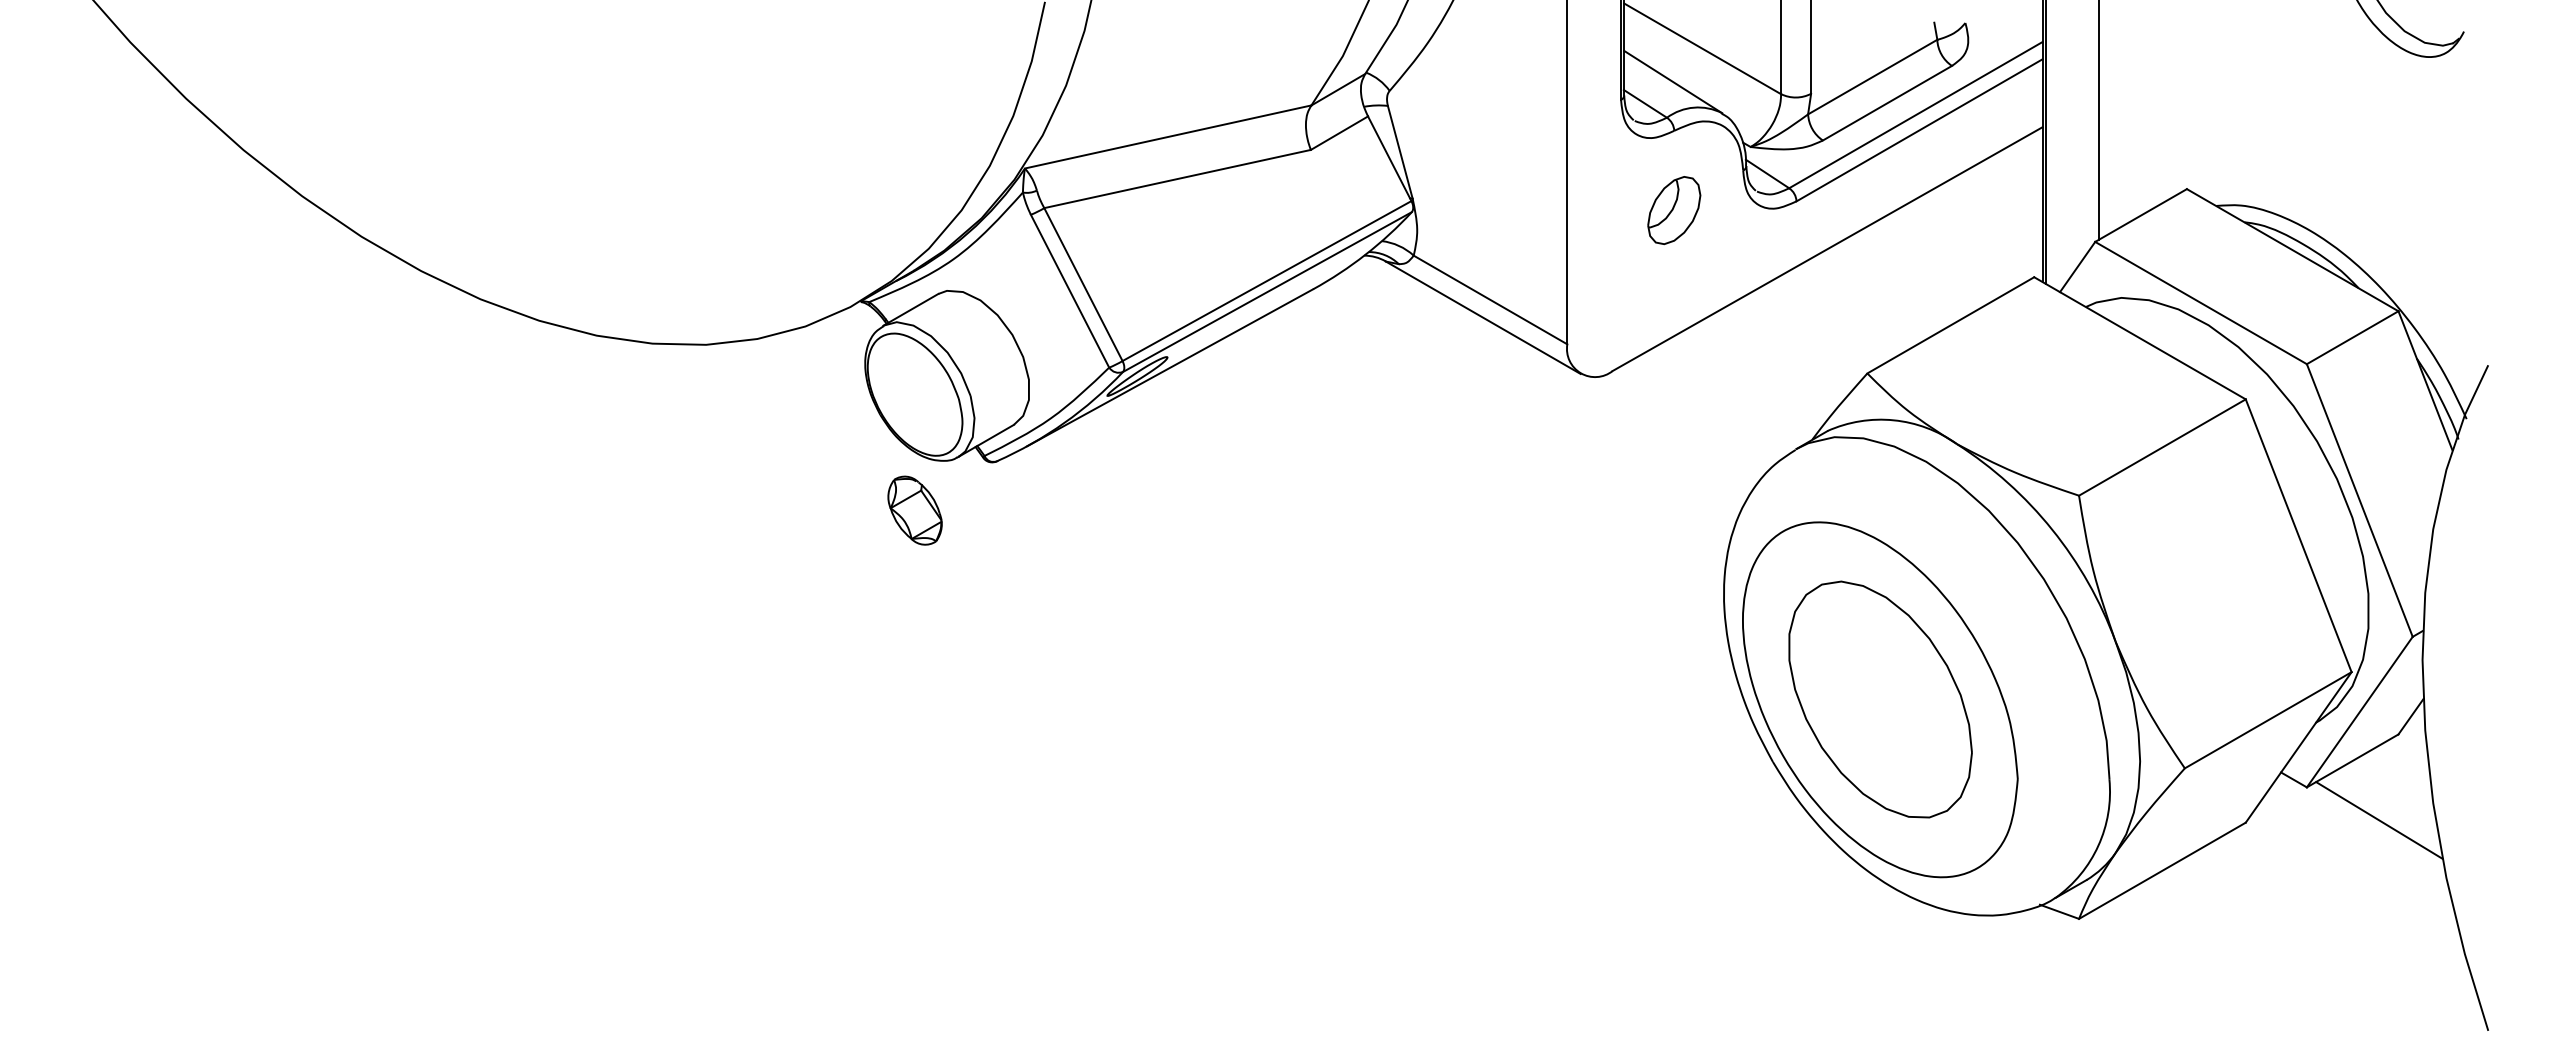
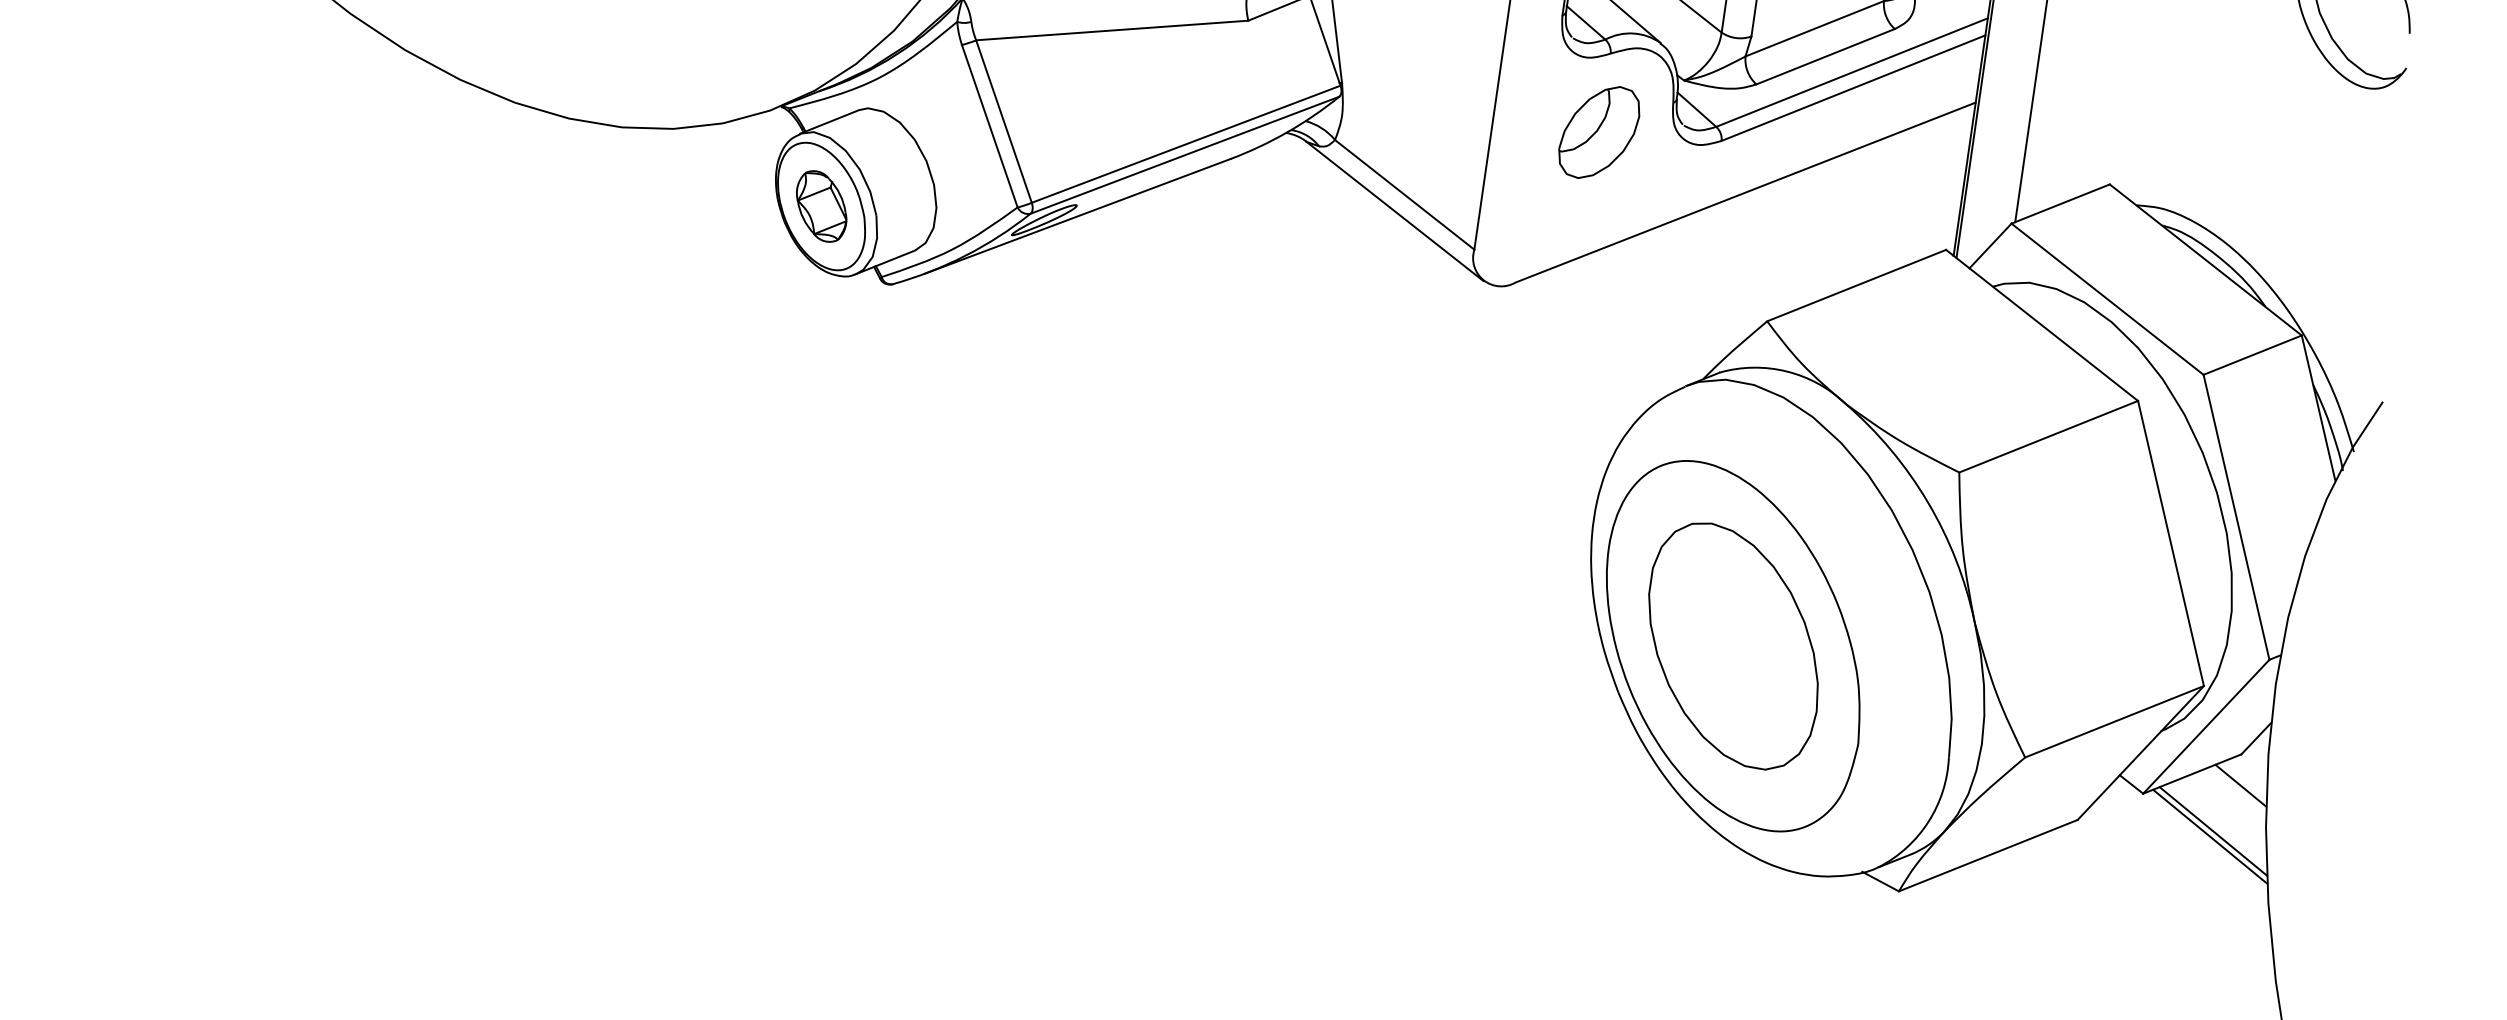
part: (1674, 210) -> (1599, 132), size x1.43
part: (914, 510) -> (821, 206), moved
line: (2402, 765) -> (2240, 785), added
line: (2381, 814) -> (2213, 831), added

